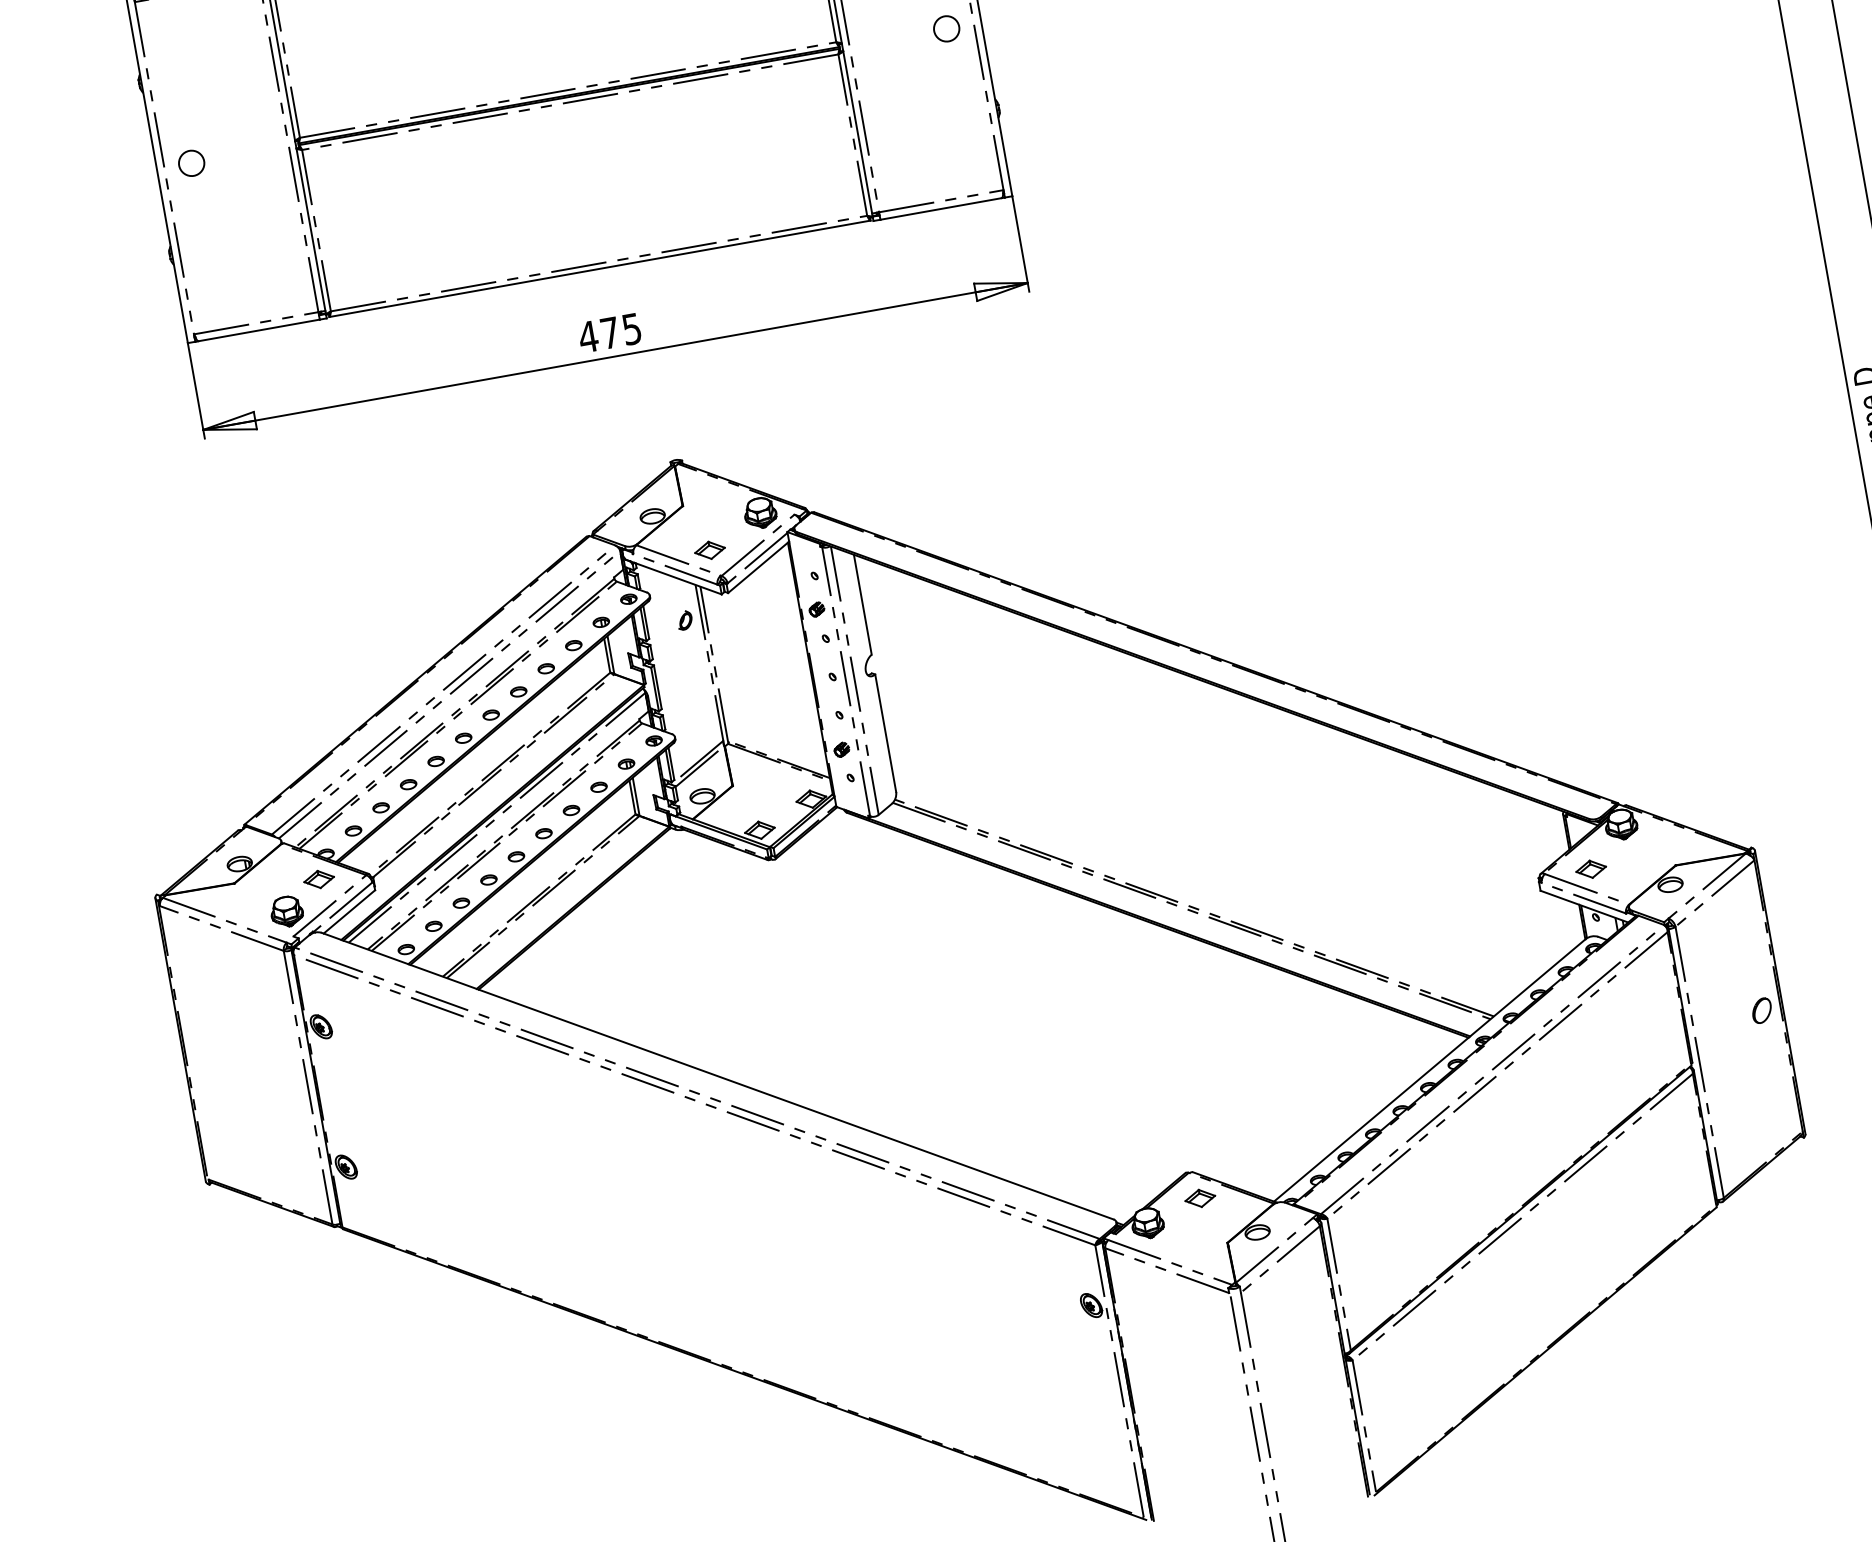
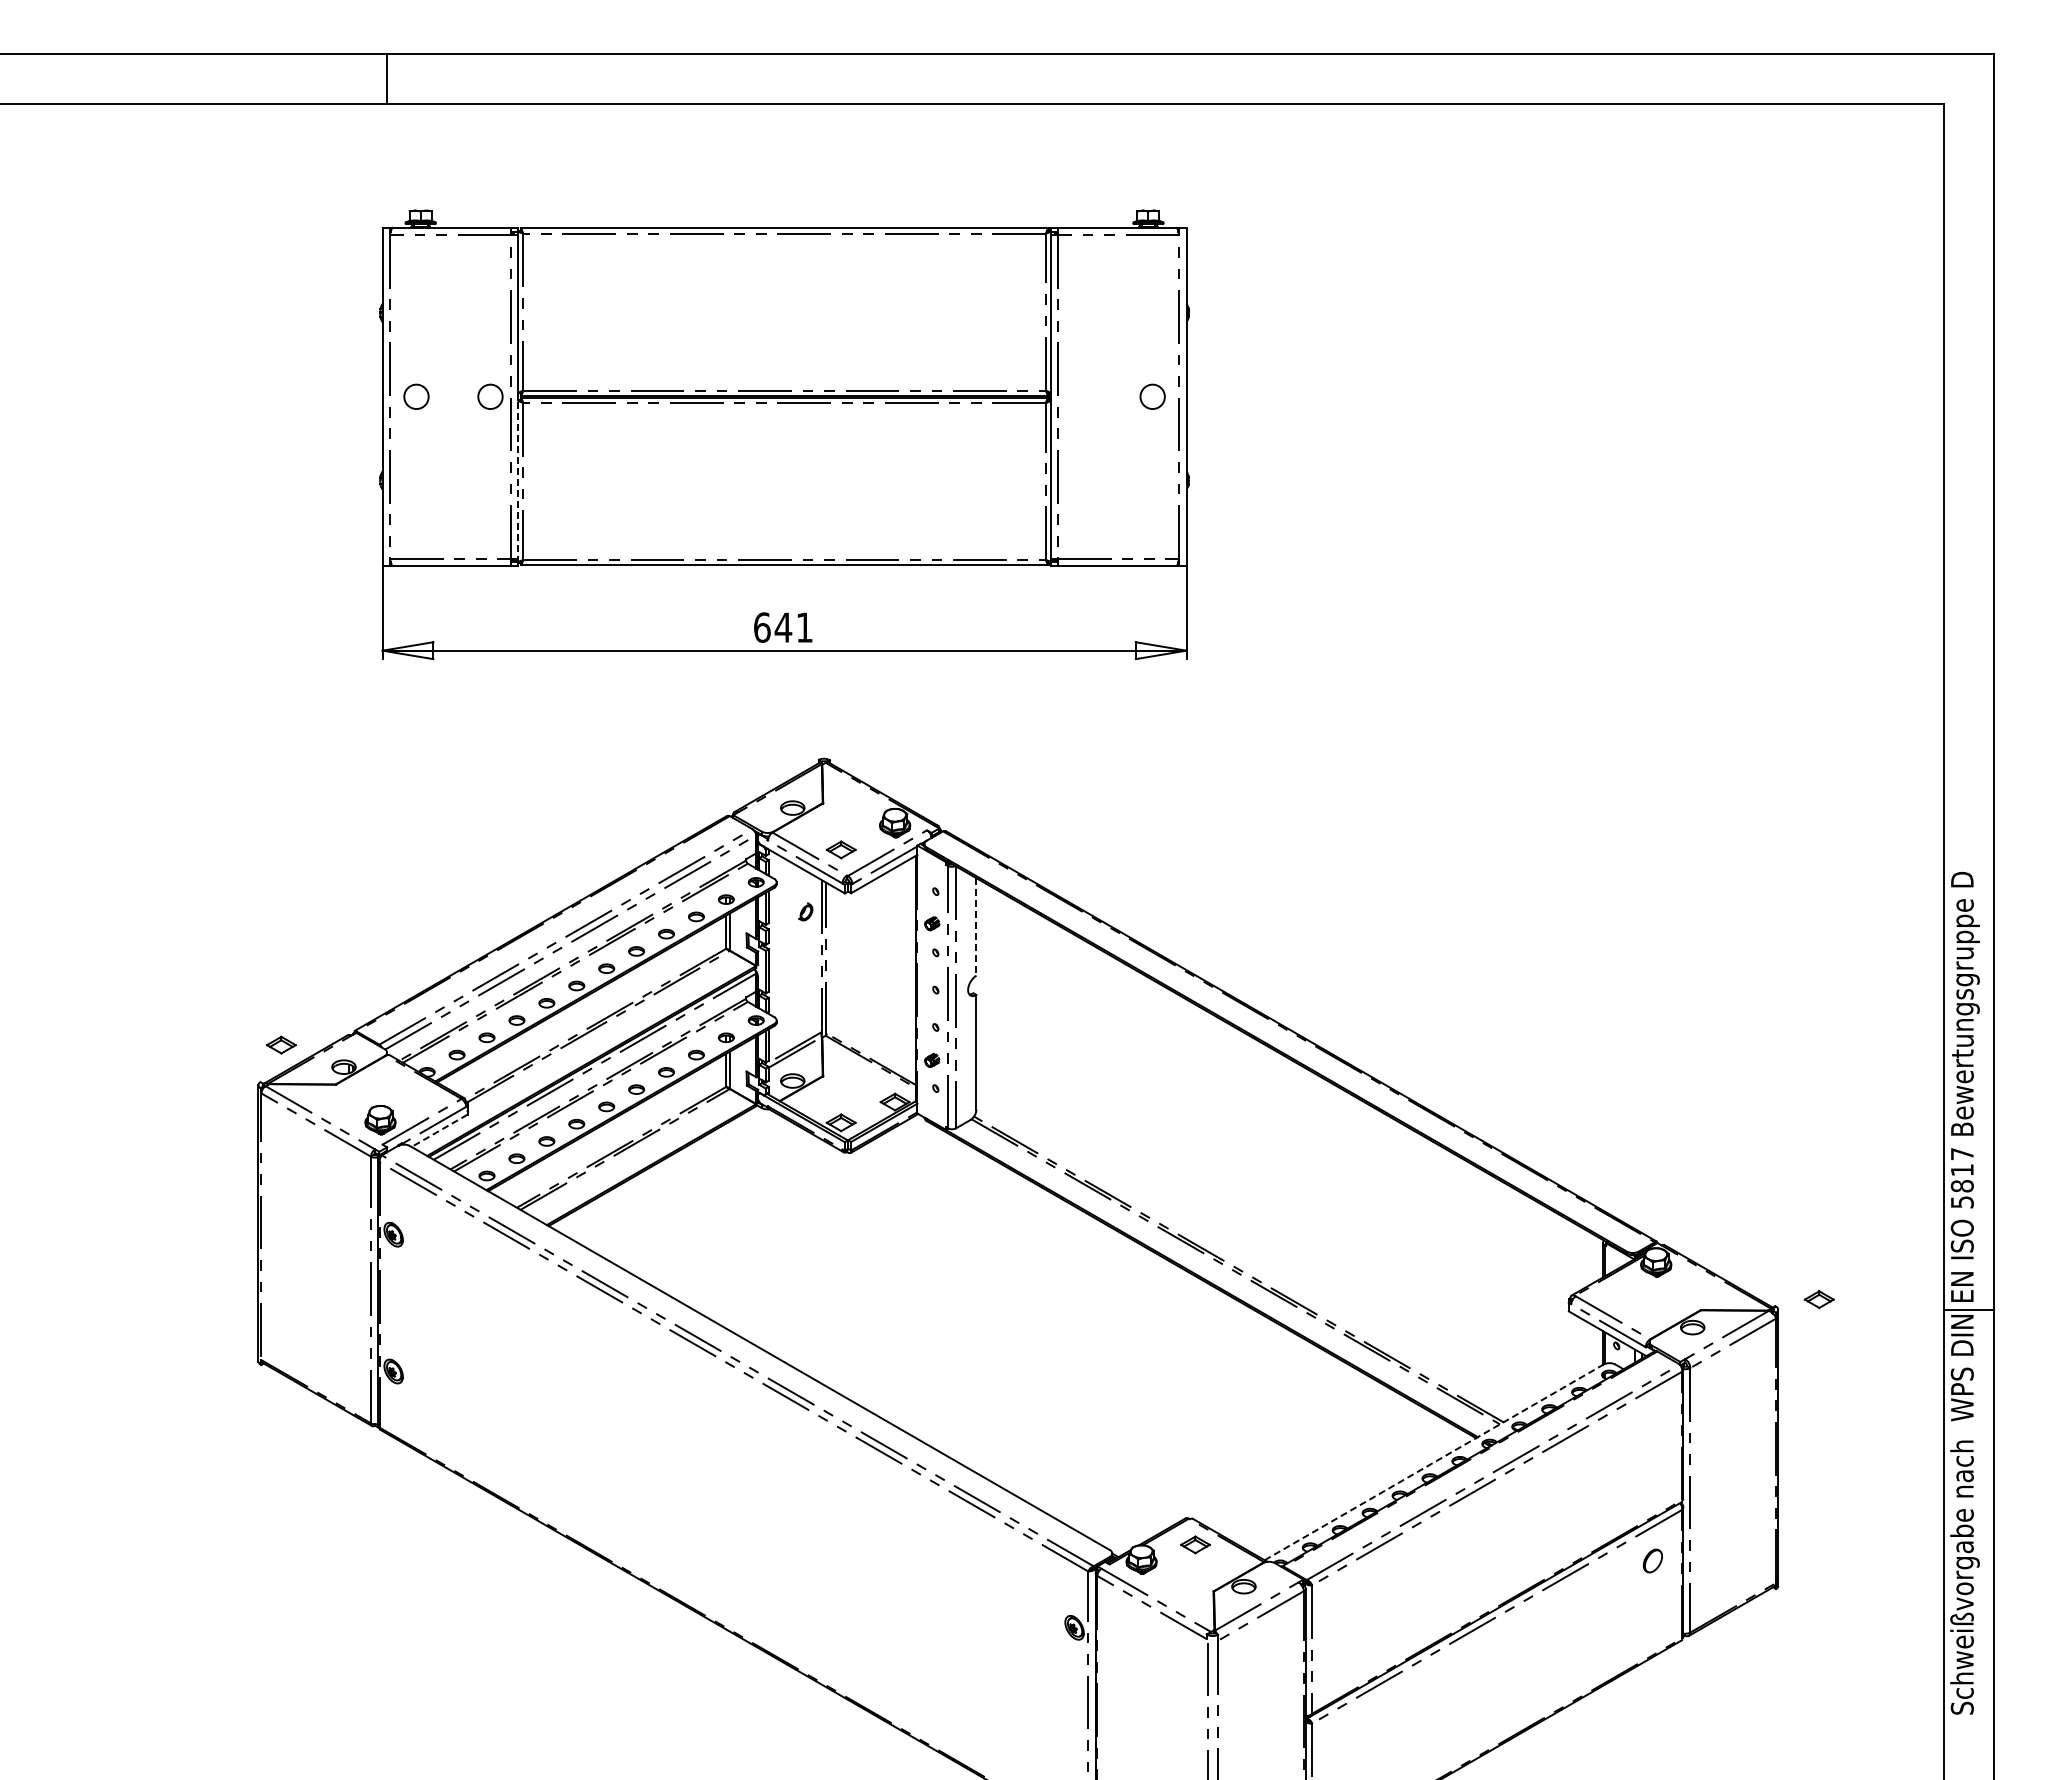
circle: (267, 149) -> (490, 396), added
line: (311, 230) -> (518, 480), solid -> dashed
text: (609, 333) -> (782, 627), 475 -> 641
line: (862, 604) -> (976, 926), solid -> dashed
part: (1590, 869) -> (1818, 1299), moved
part: (319, 878) -> (281, 1044), moved
line: (349, 912) -> (439, 1131), solid -> dashed
part: (1761, 1010) -> (1652, 1560), moved
line: (1430, 1070) -> (1434, 1462), solid -> dashed

